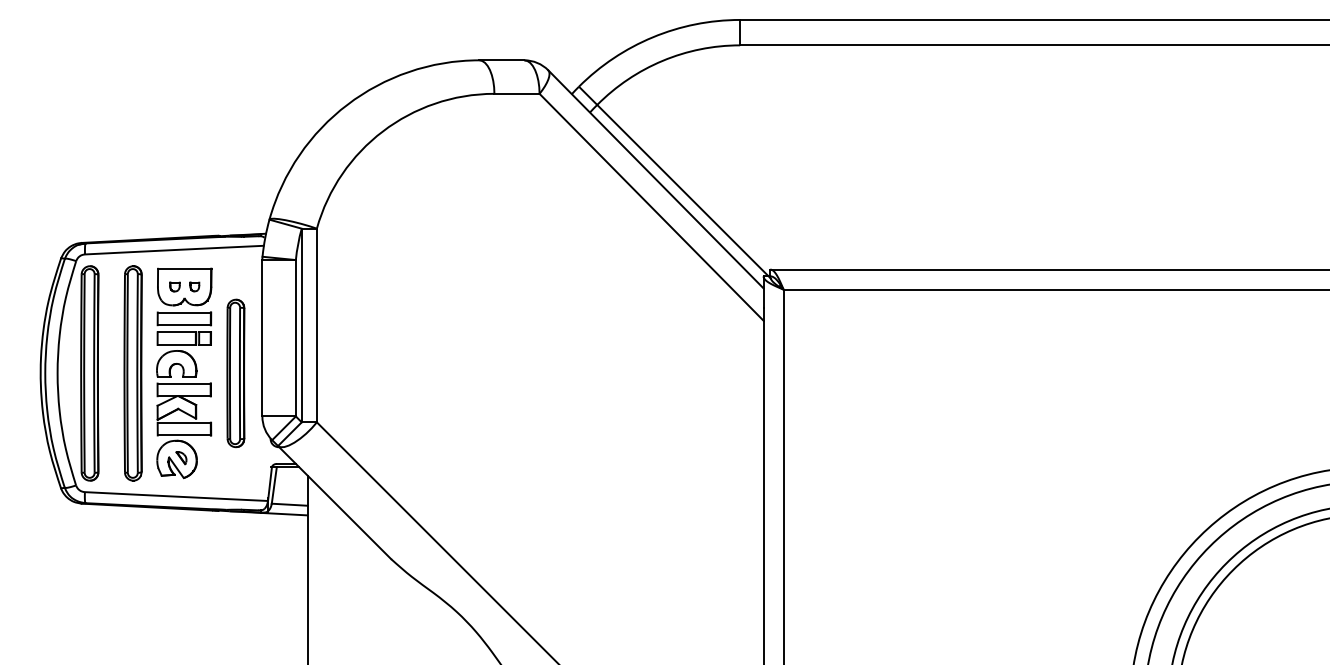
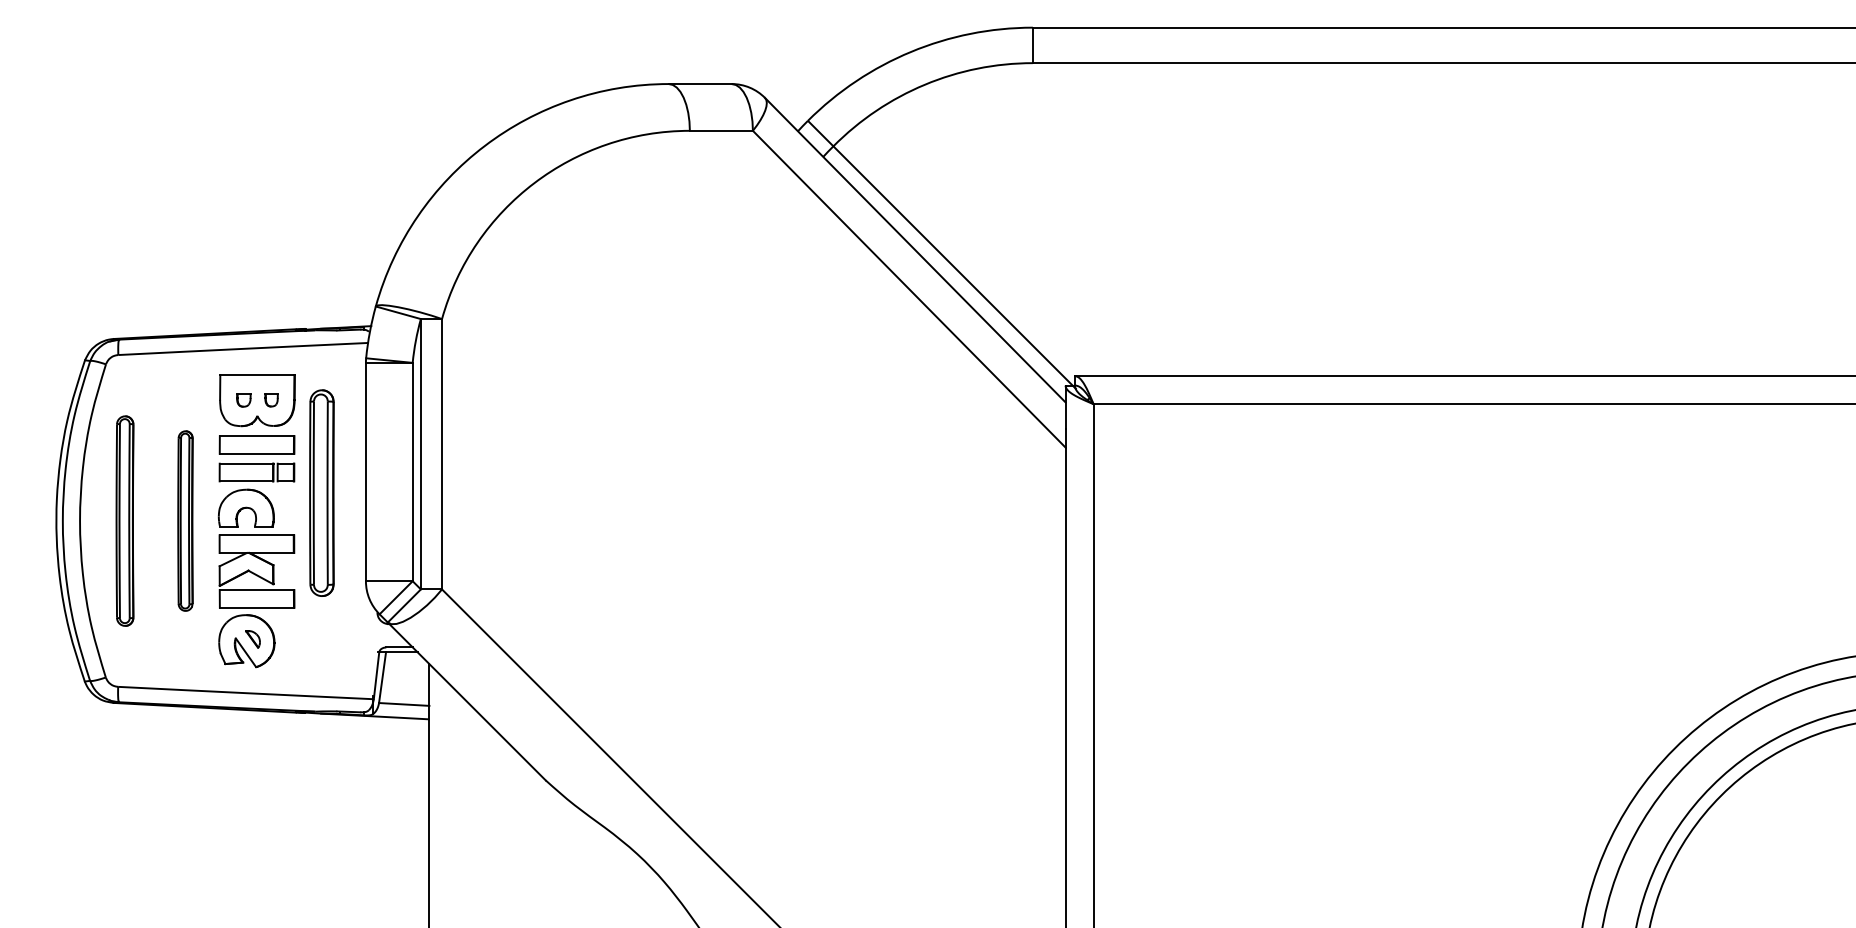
part: (89, 372) -> (124, 520), size x0.7
part: (133, 372) -> (185, 520), size x0.6
part: (235, 372) -> (321, 492), moved

